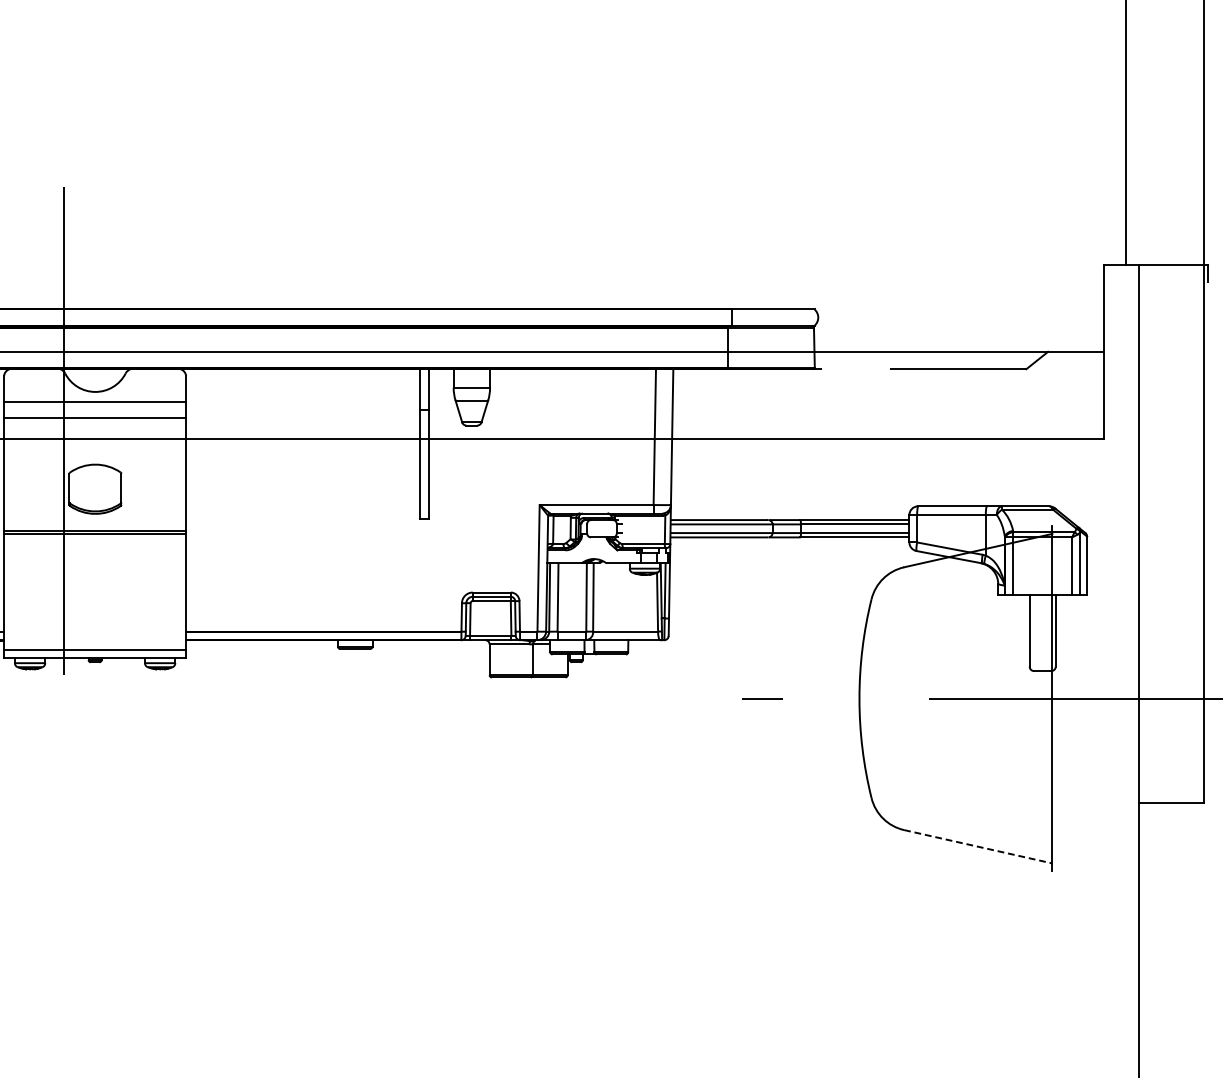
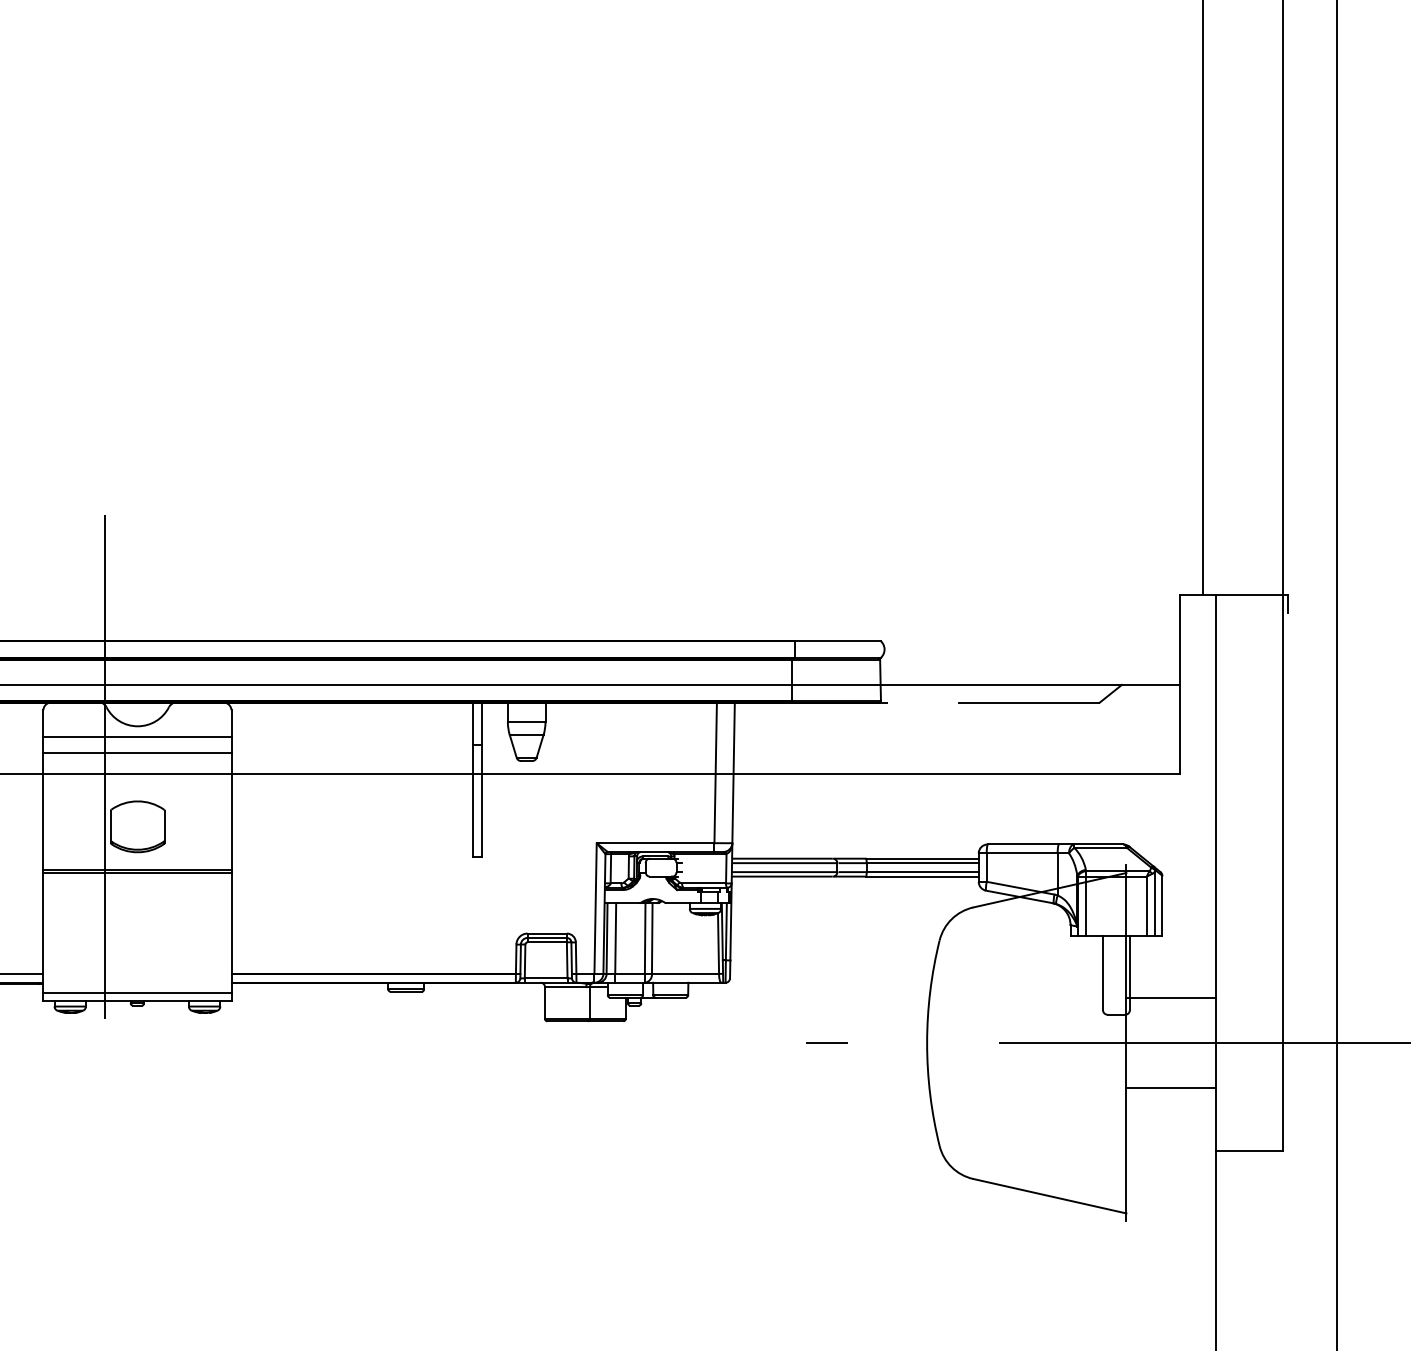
line: (1095, 655) -> (1171, 998), added
line: (1095, 742) -> (1171, 1088), added
line: (978, 847) -> (1050, 1196), dashed -> solid

